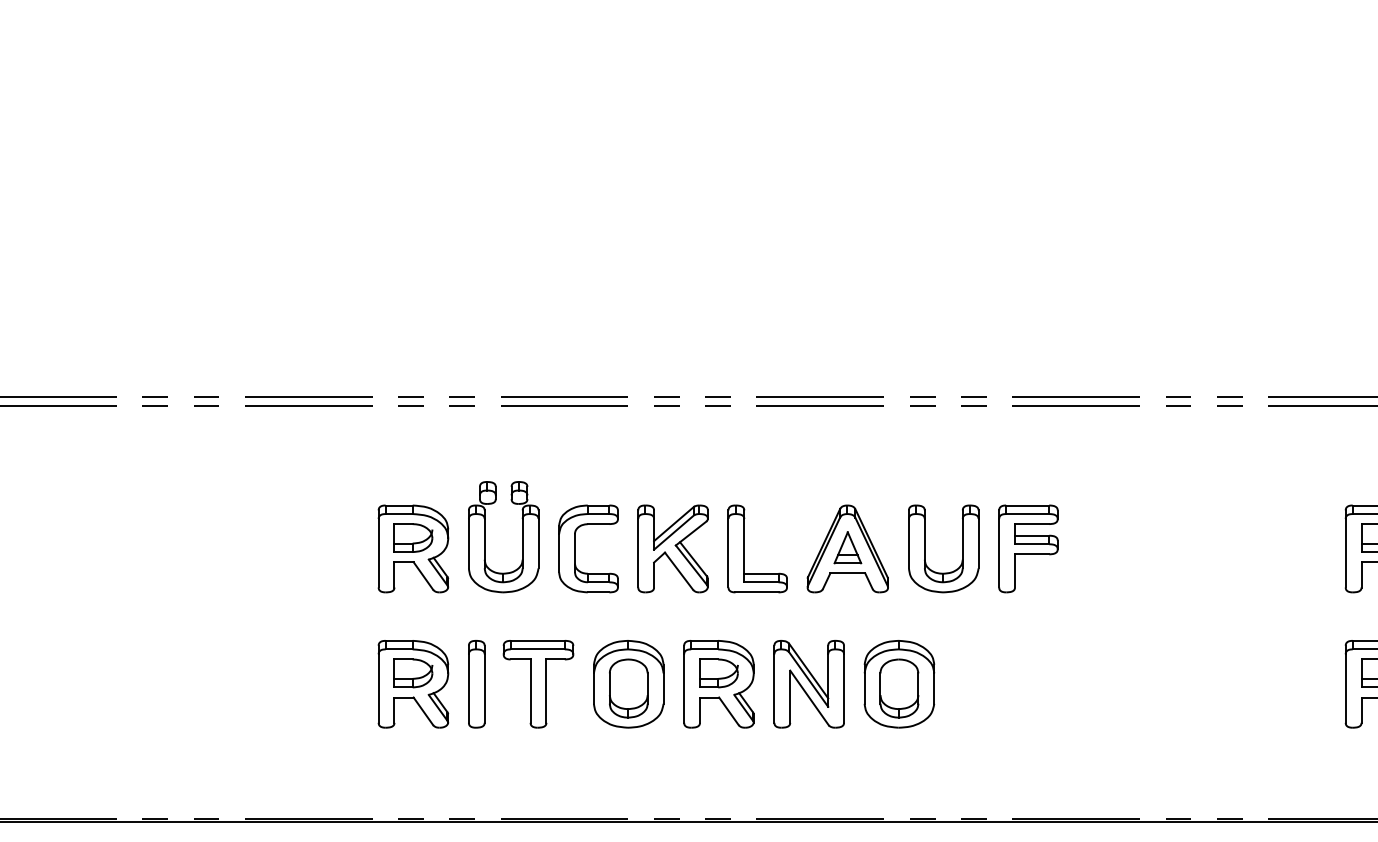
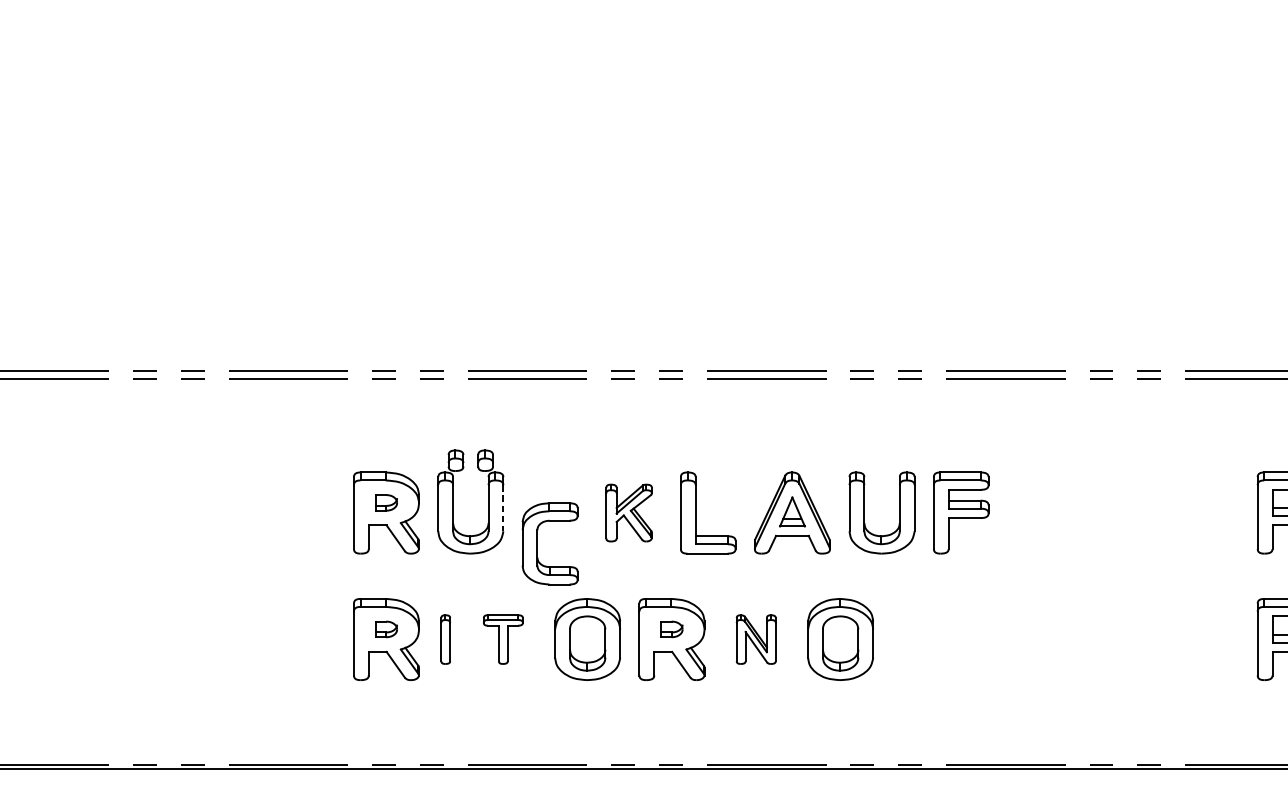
part: (413, 537) -> (386, 502), size x0.6
line: (538, 543) -> (503, 507), solid -> dashed
part: (575, 548) -> (537, 543), moved
part: (672, 548) -> (628, 512), size x0.7
part: (413, 673) -> (386, 629), size x0.6
part: (718, 673) -> (671, 629), size x0.6
part: (476, 684) -> (445, 639), size x0.6
part: (538, 684) -> (503, 639), size x0.6
part: (808, 684) -> (755, 639), size x0.6

